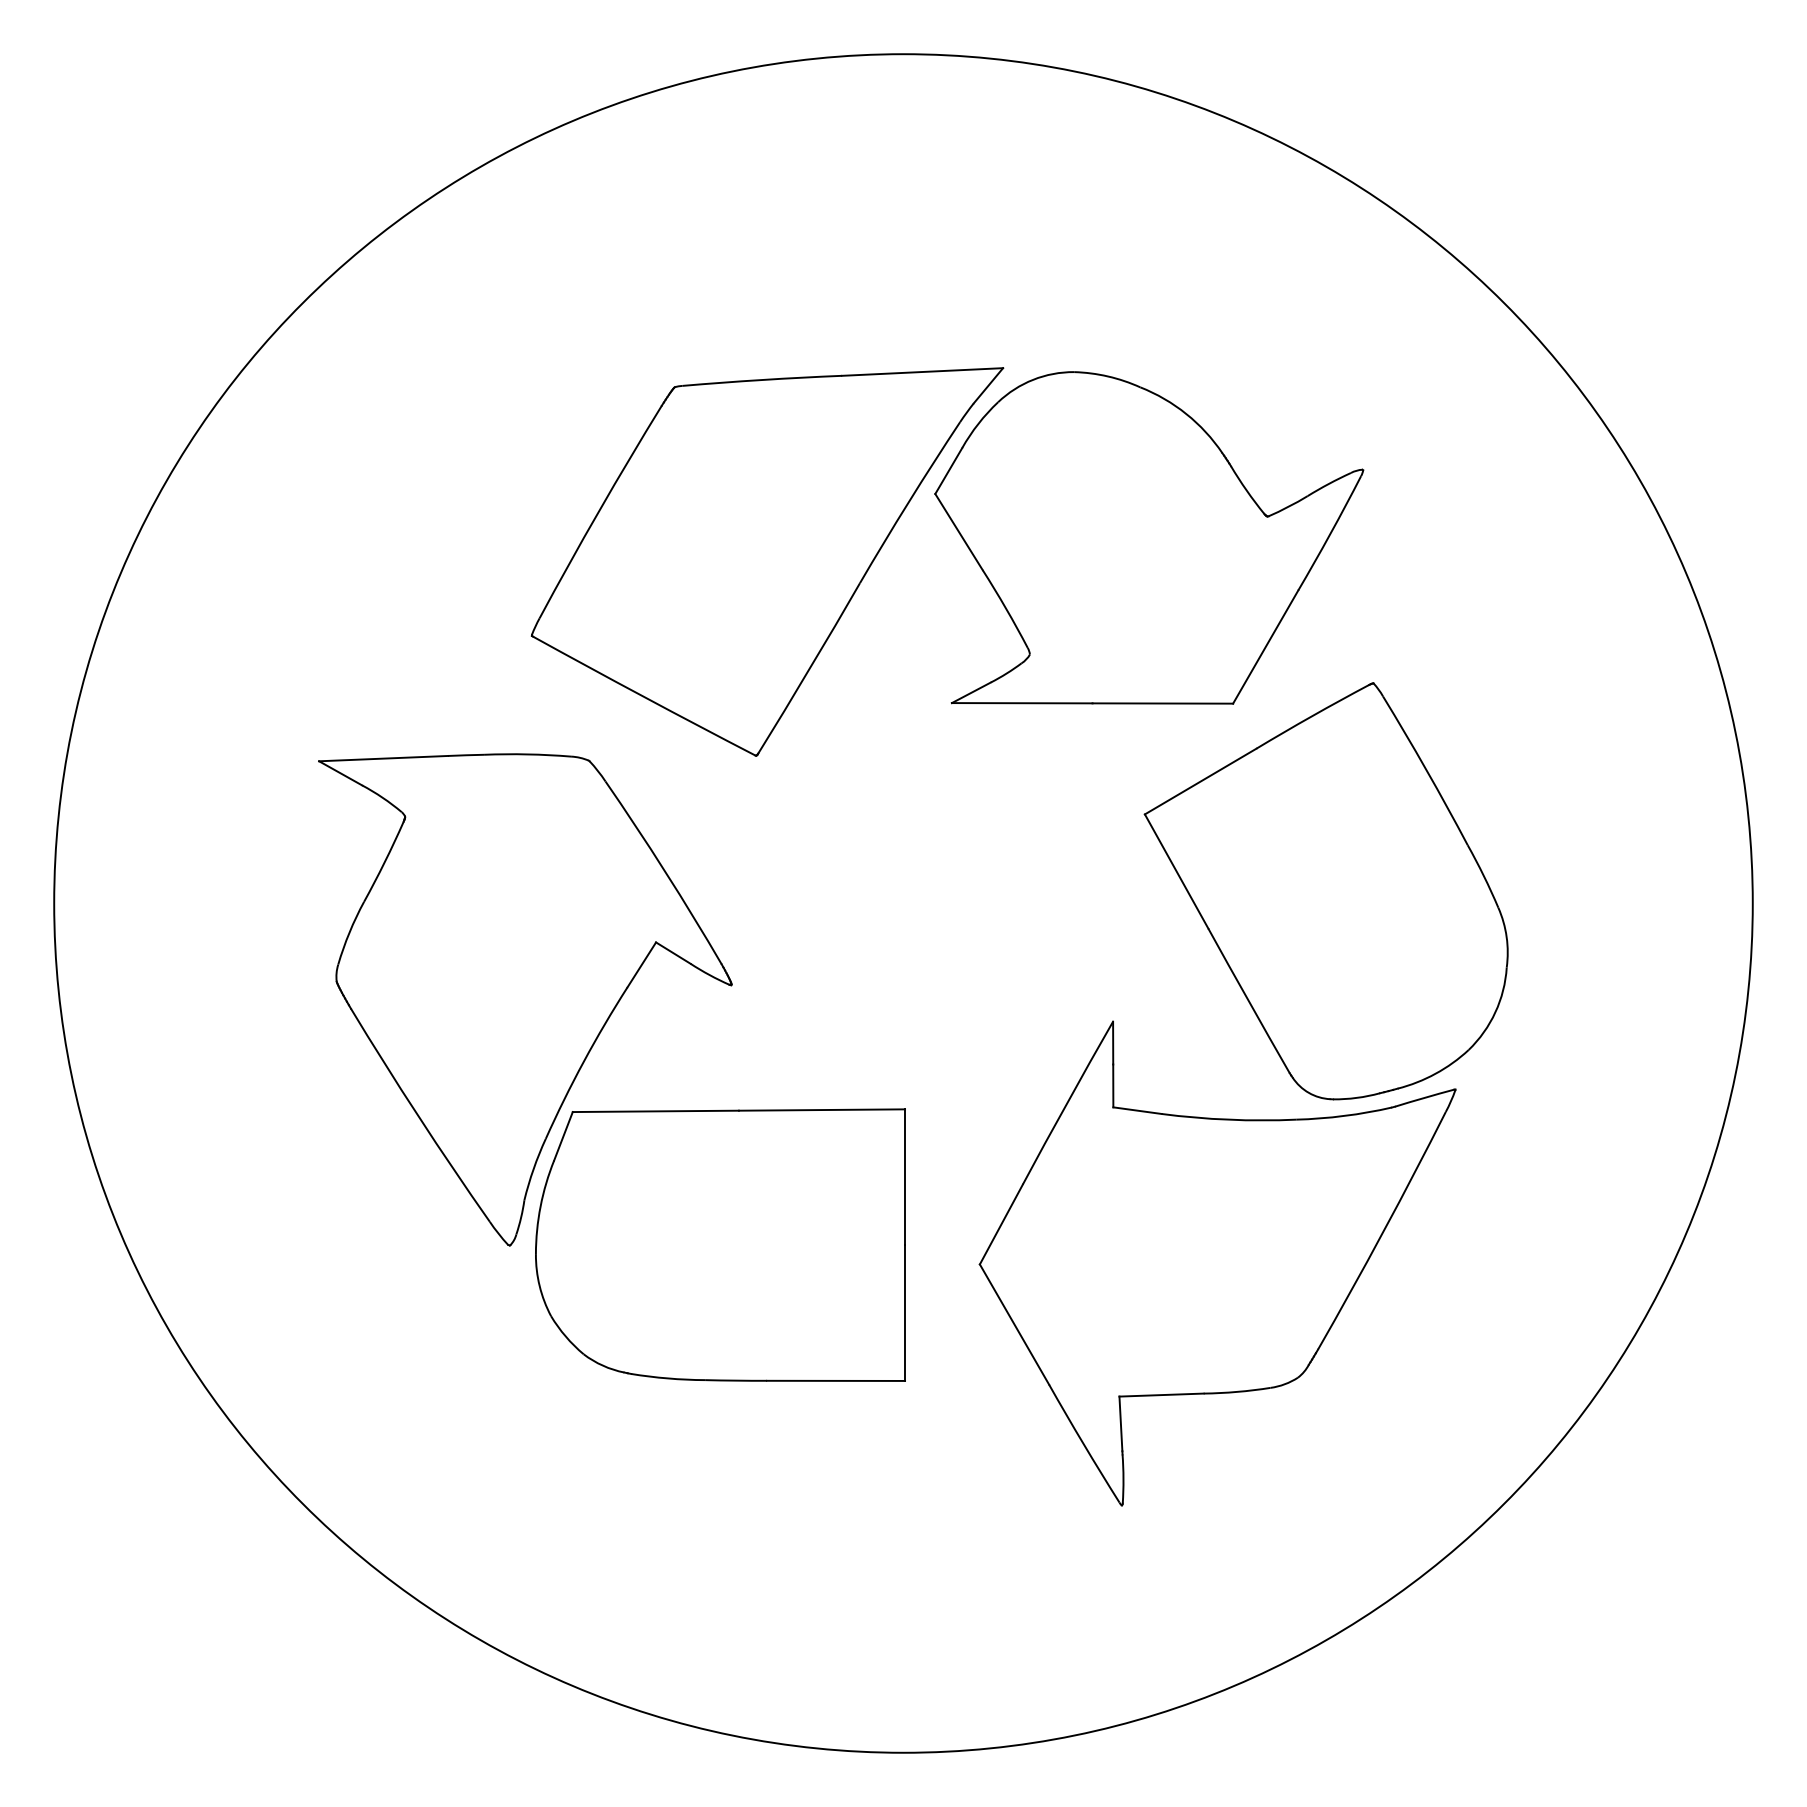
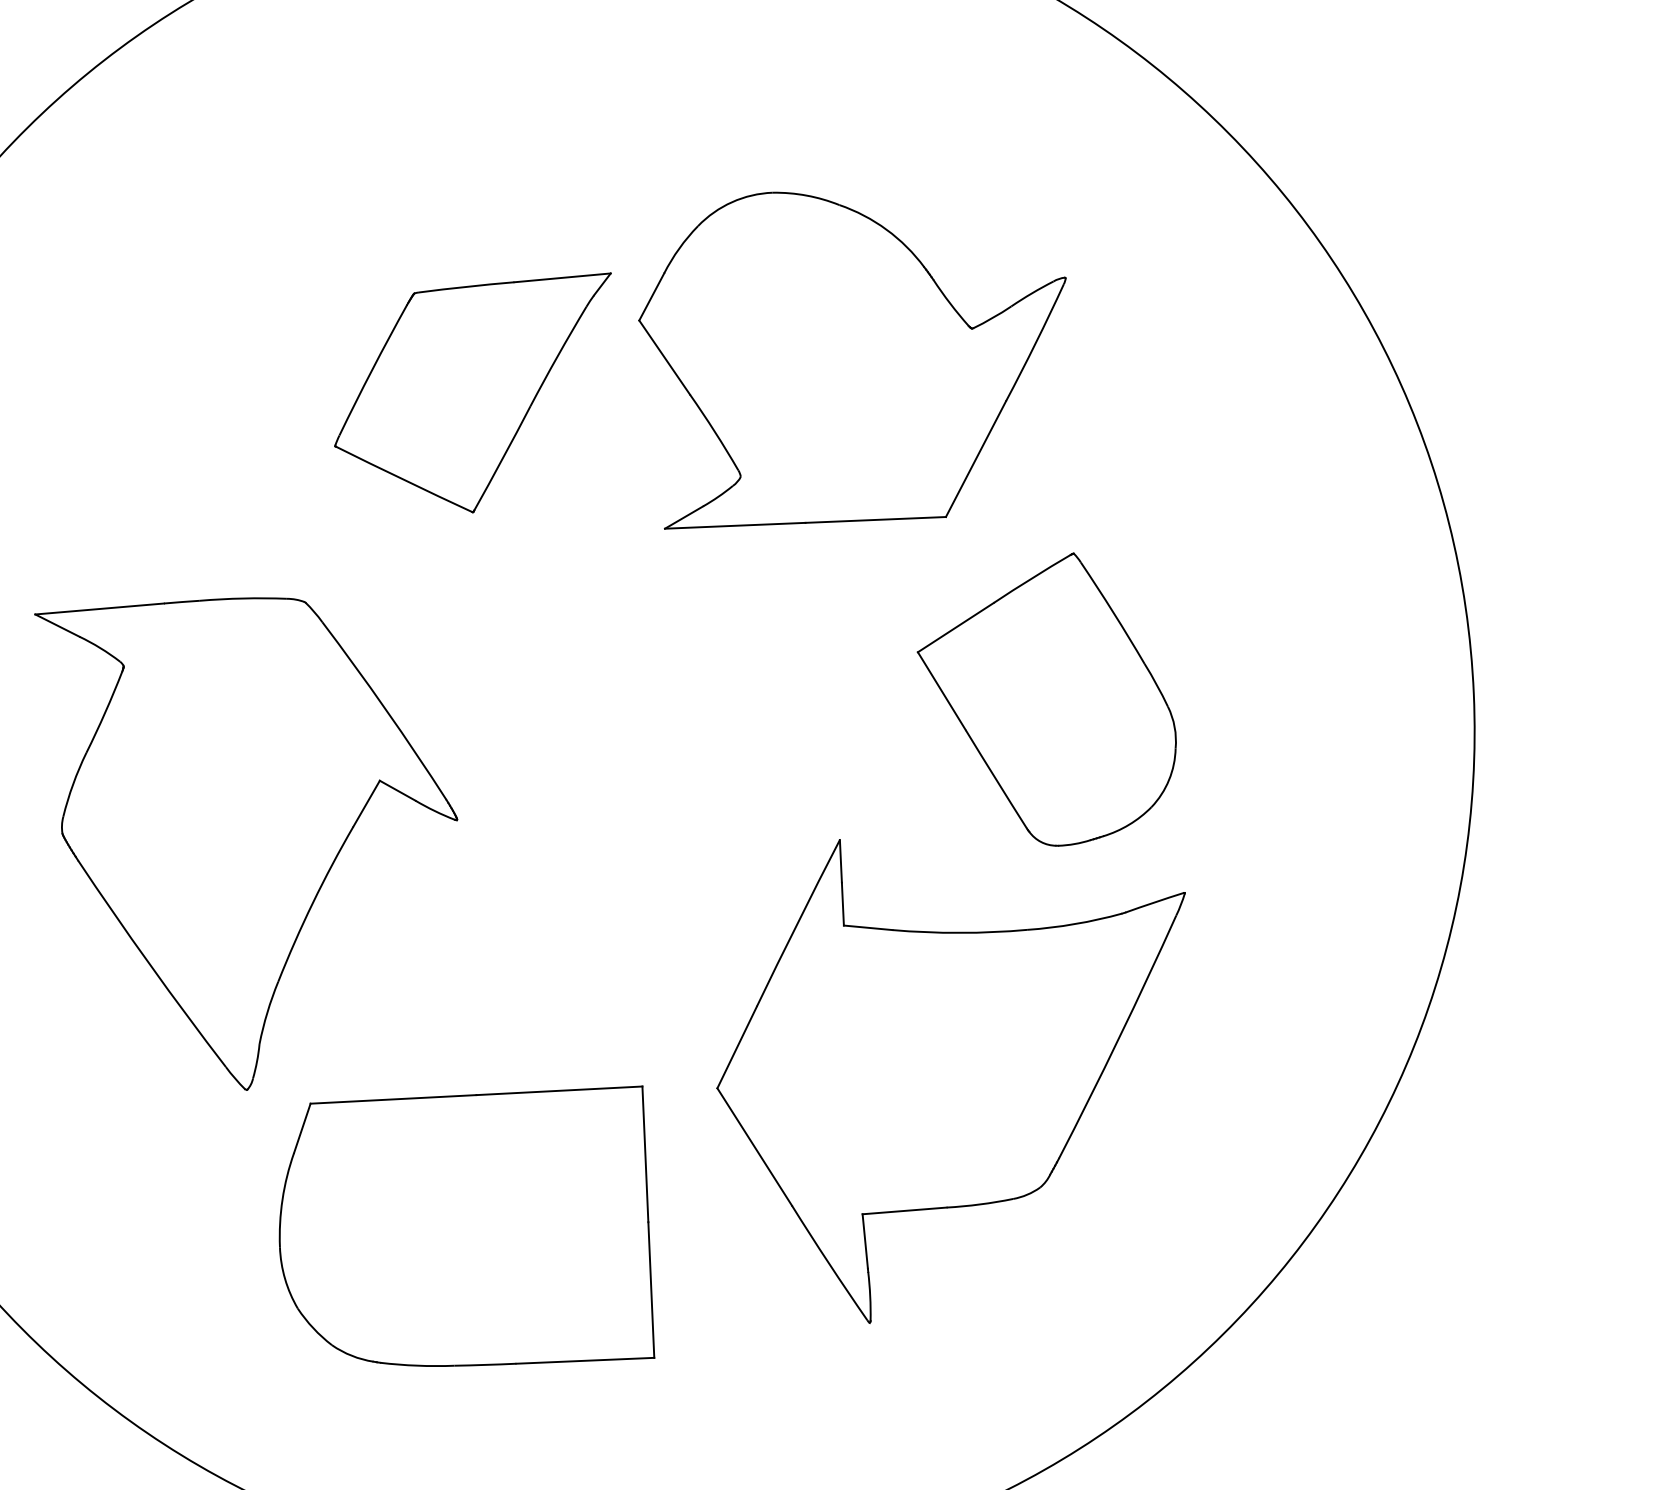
part: (767, 561) -> (474, 395), size x0.6
part: (1325, 891) -> (1046, 700), size x0.7
part: (720, 1244) -> (463, 1229), moved

